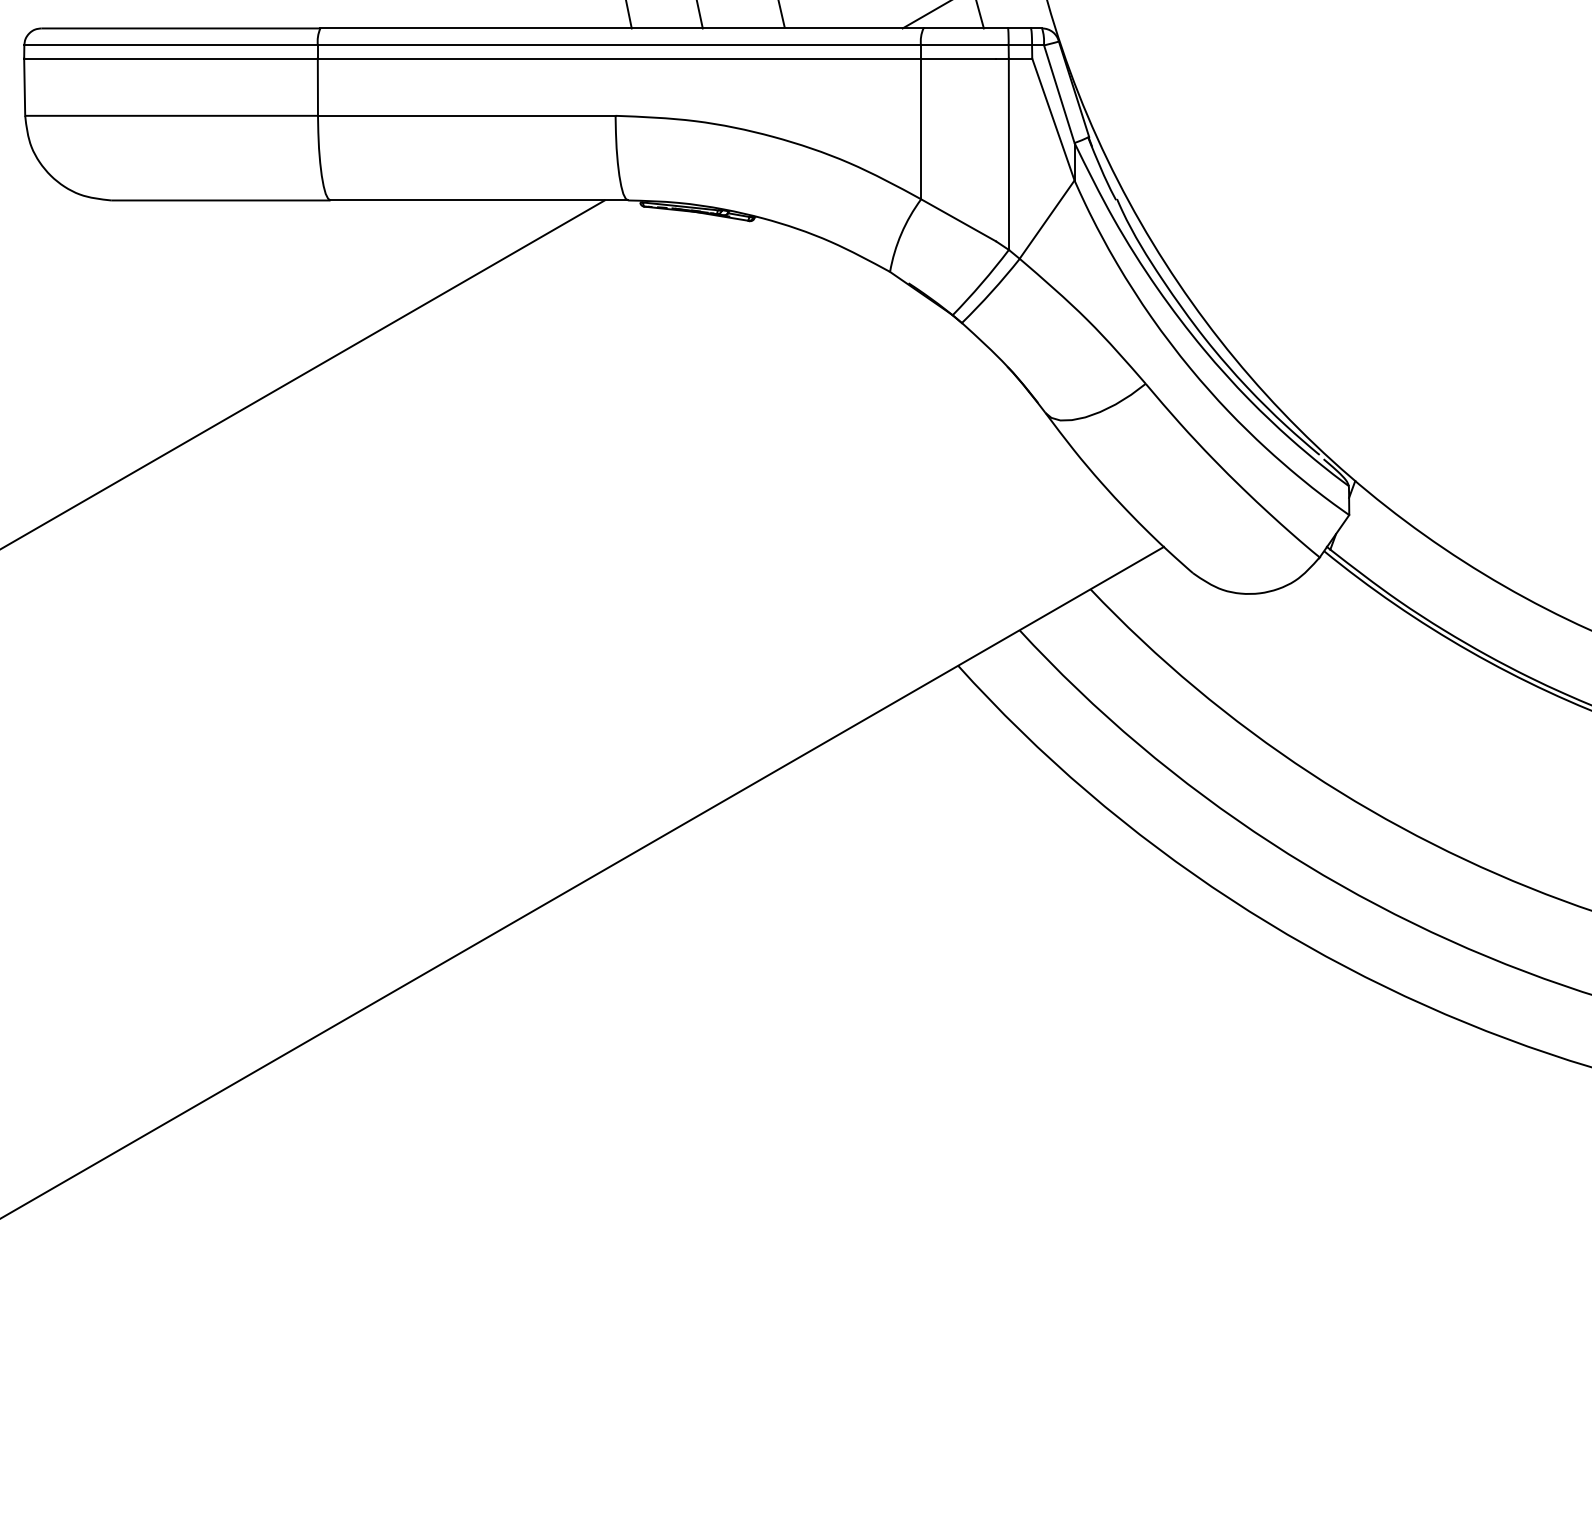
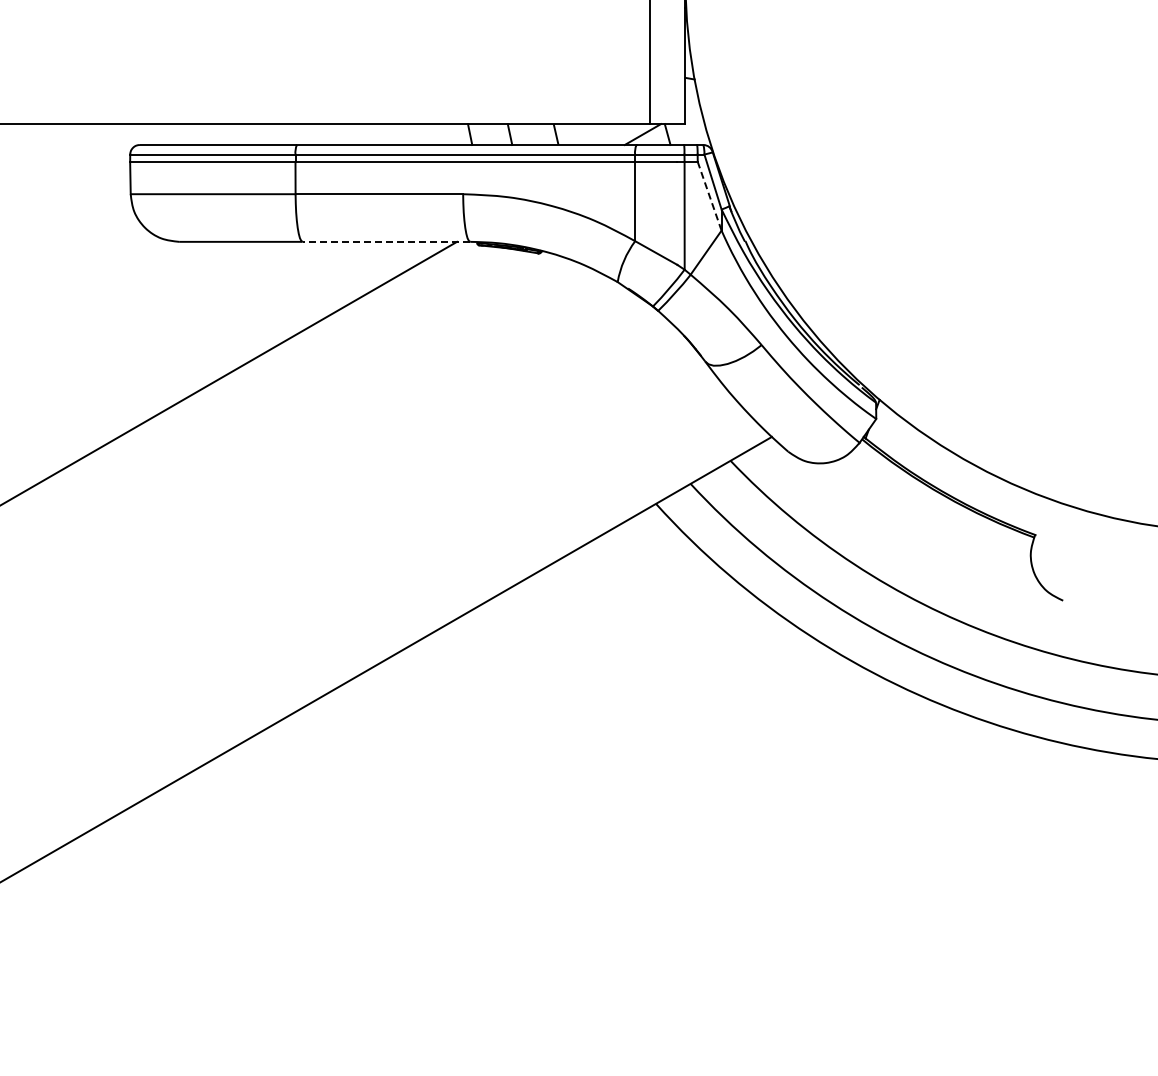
line: (1053, 118) -> (709, 195), solid -> dashed
line: (479, 199) -> (386, 241), solid -> dashed

